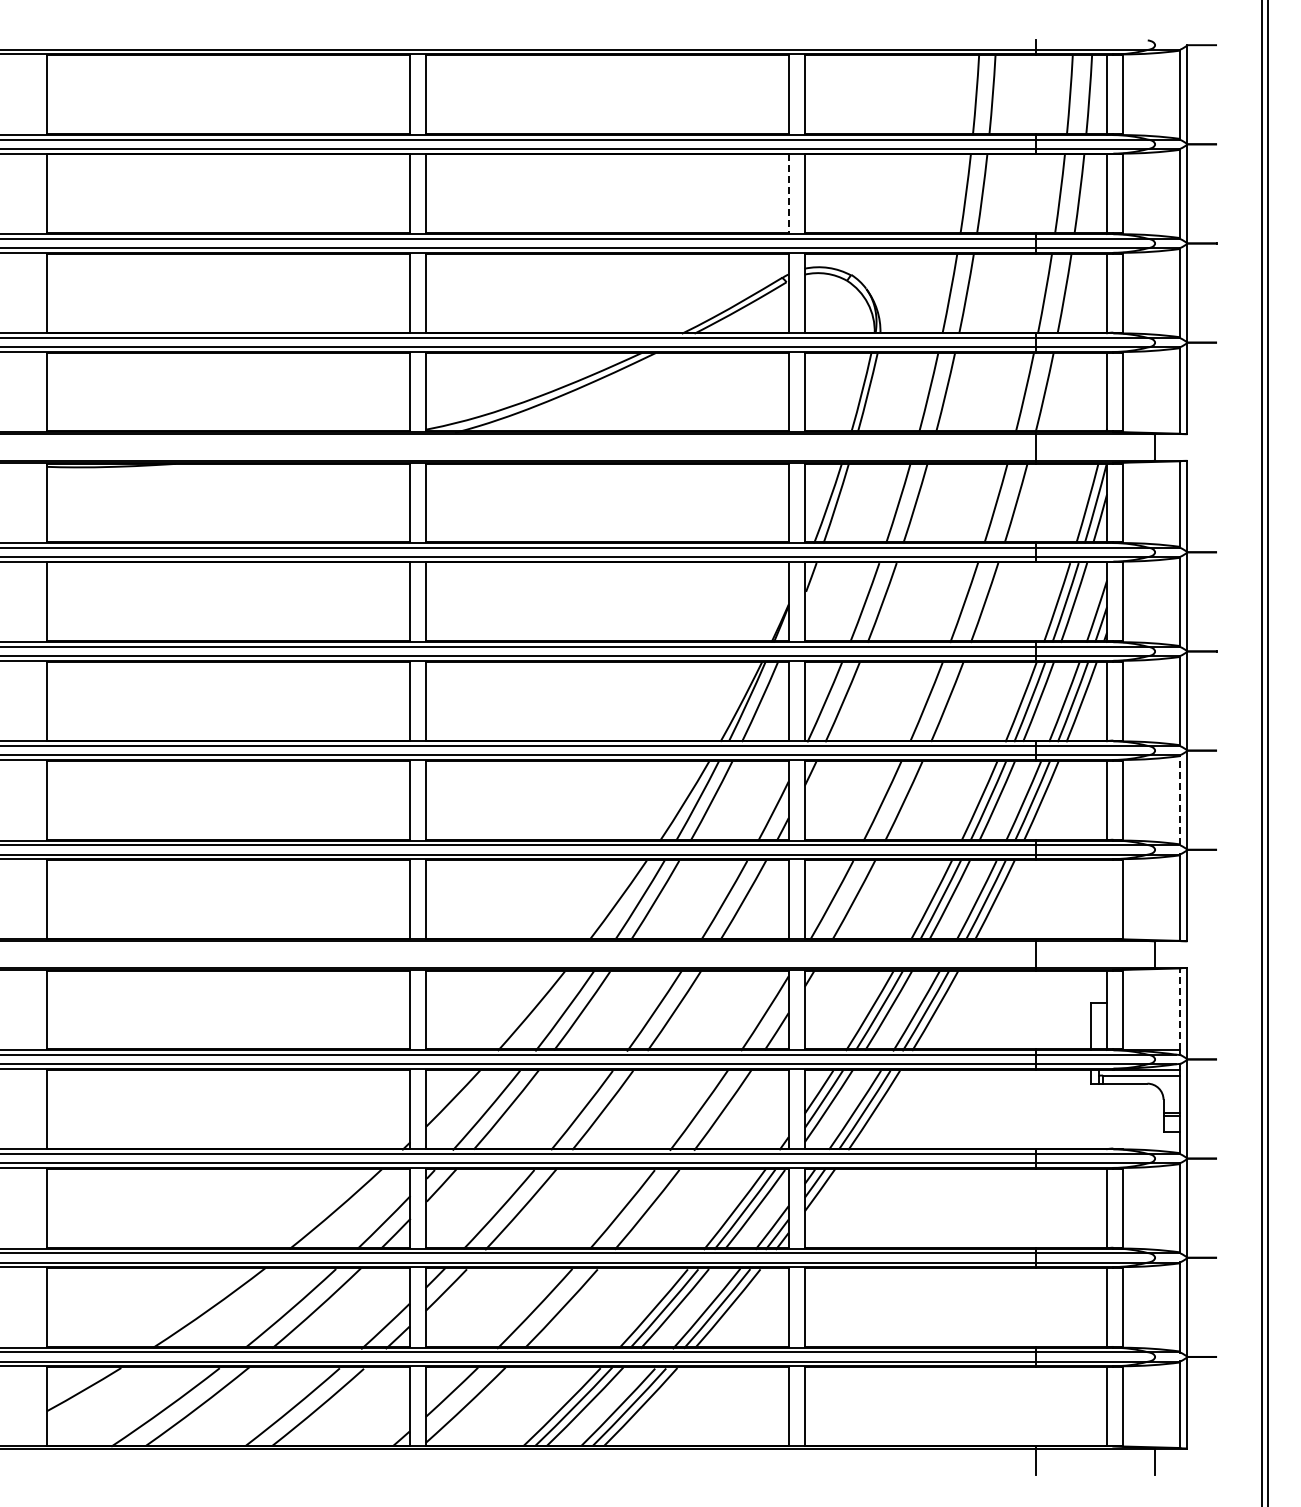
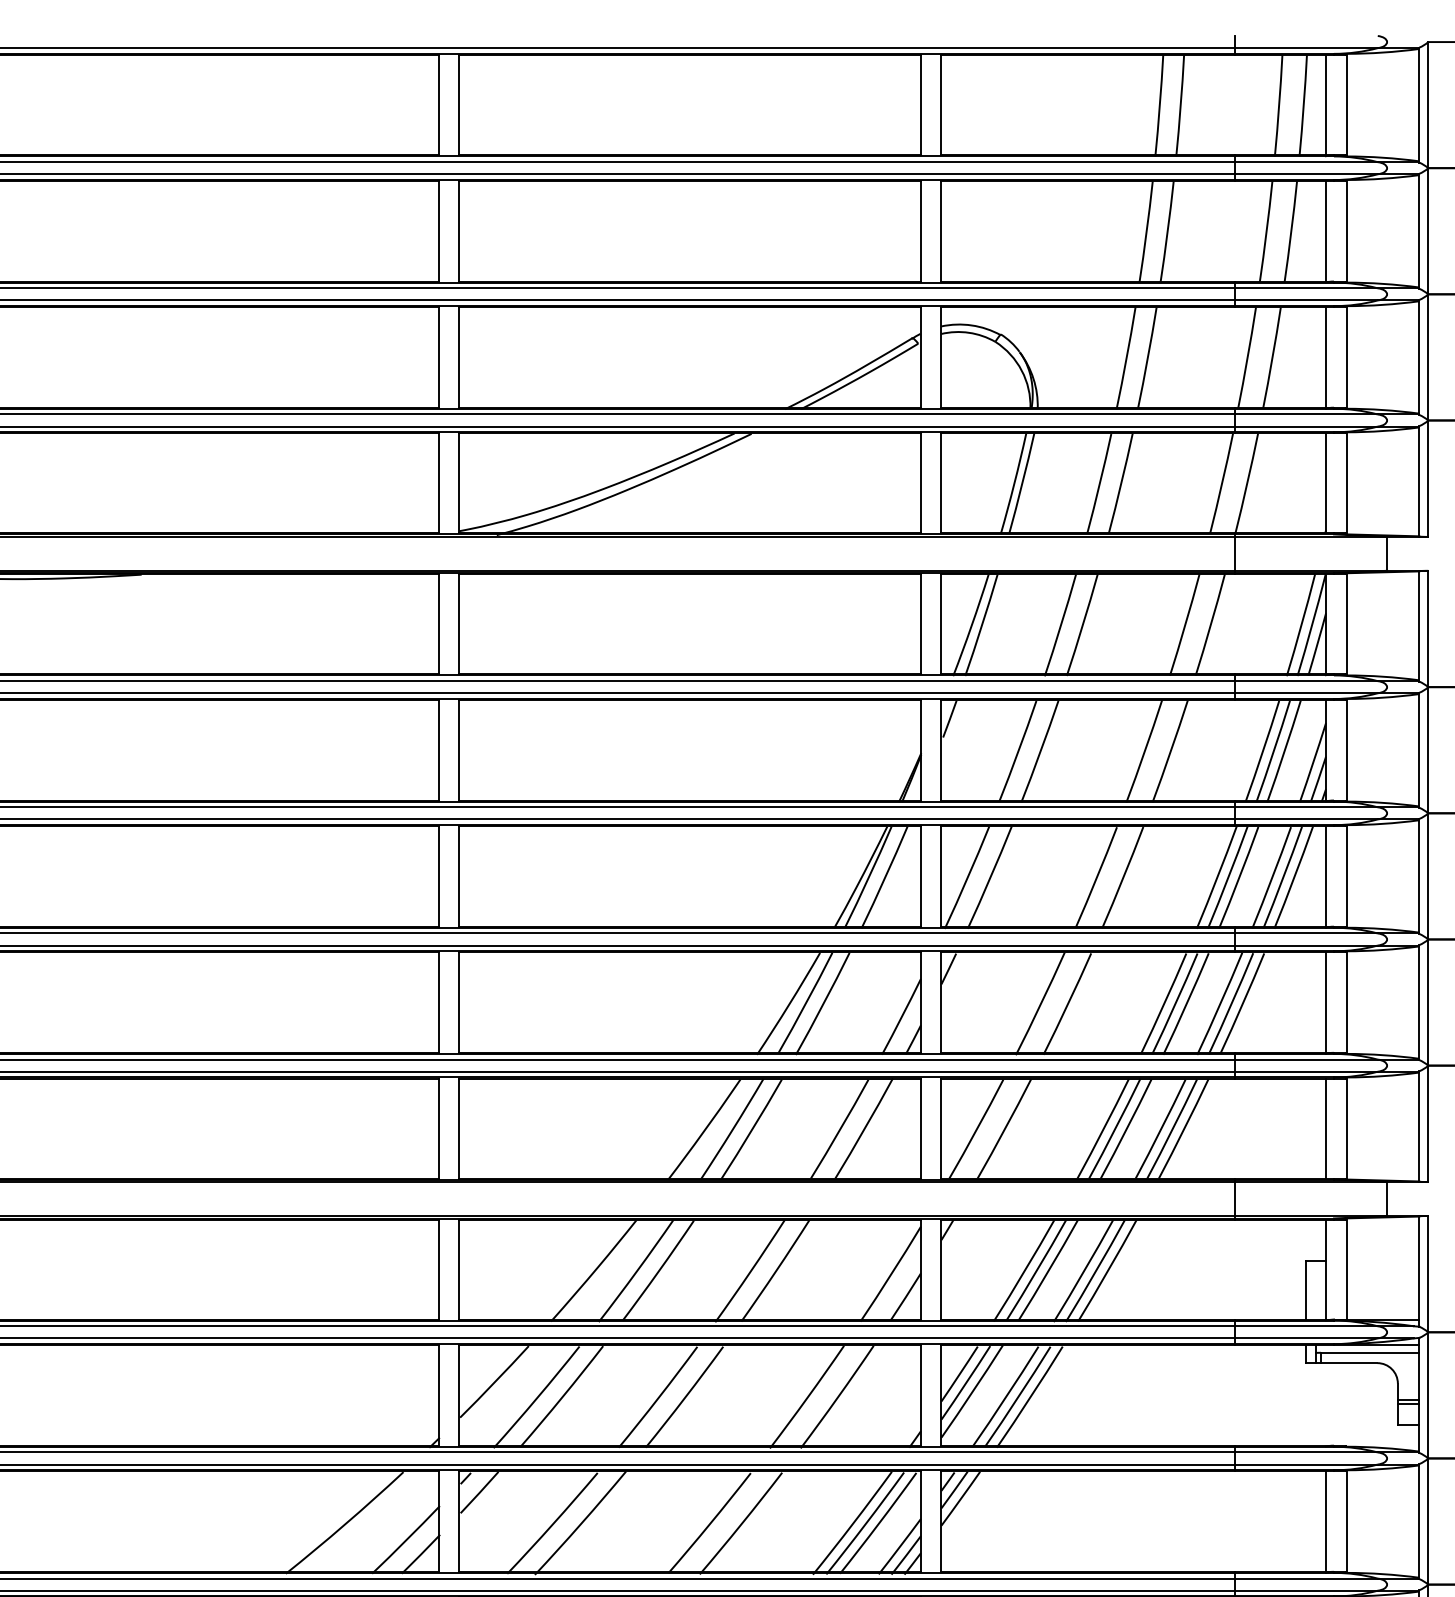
line: (788, 193) -> (920, 230), dashed -> solid
line: (1180, 799) -> (1419, 1001), dashed -> solid
line: (1107, 898) -> (1326, 1127), added
line: (1180, 1009) -> (1419, 1268), dashed -> solid

